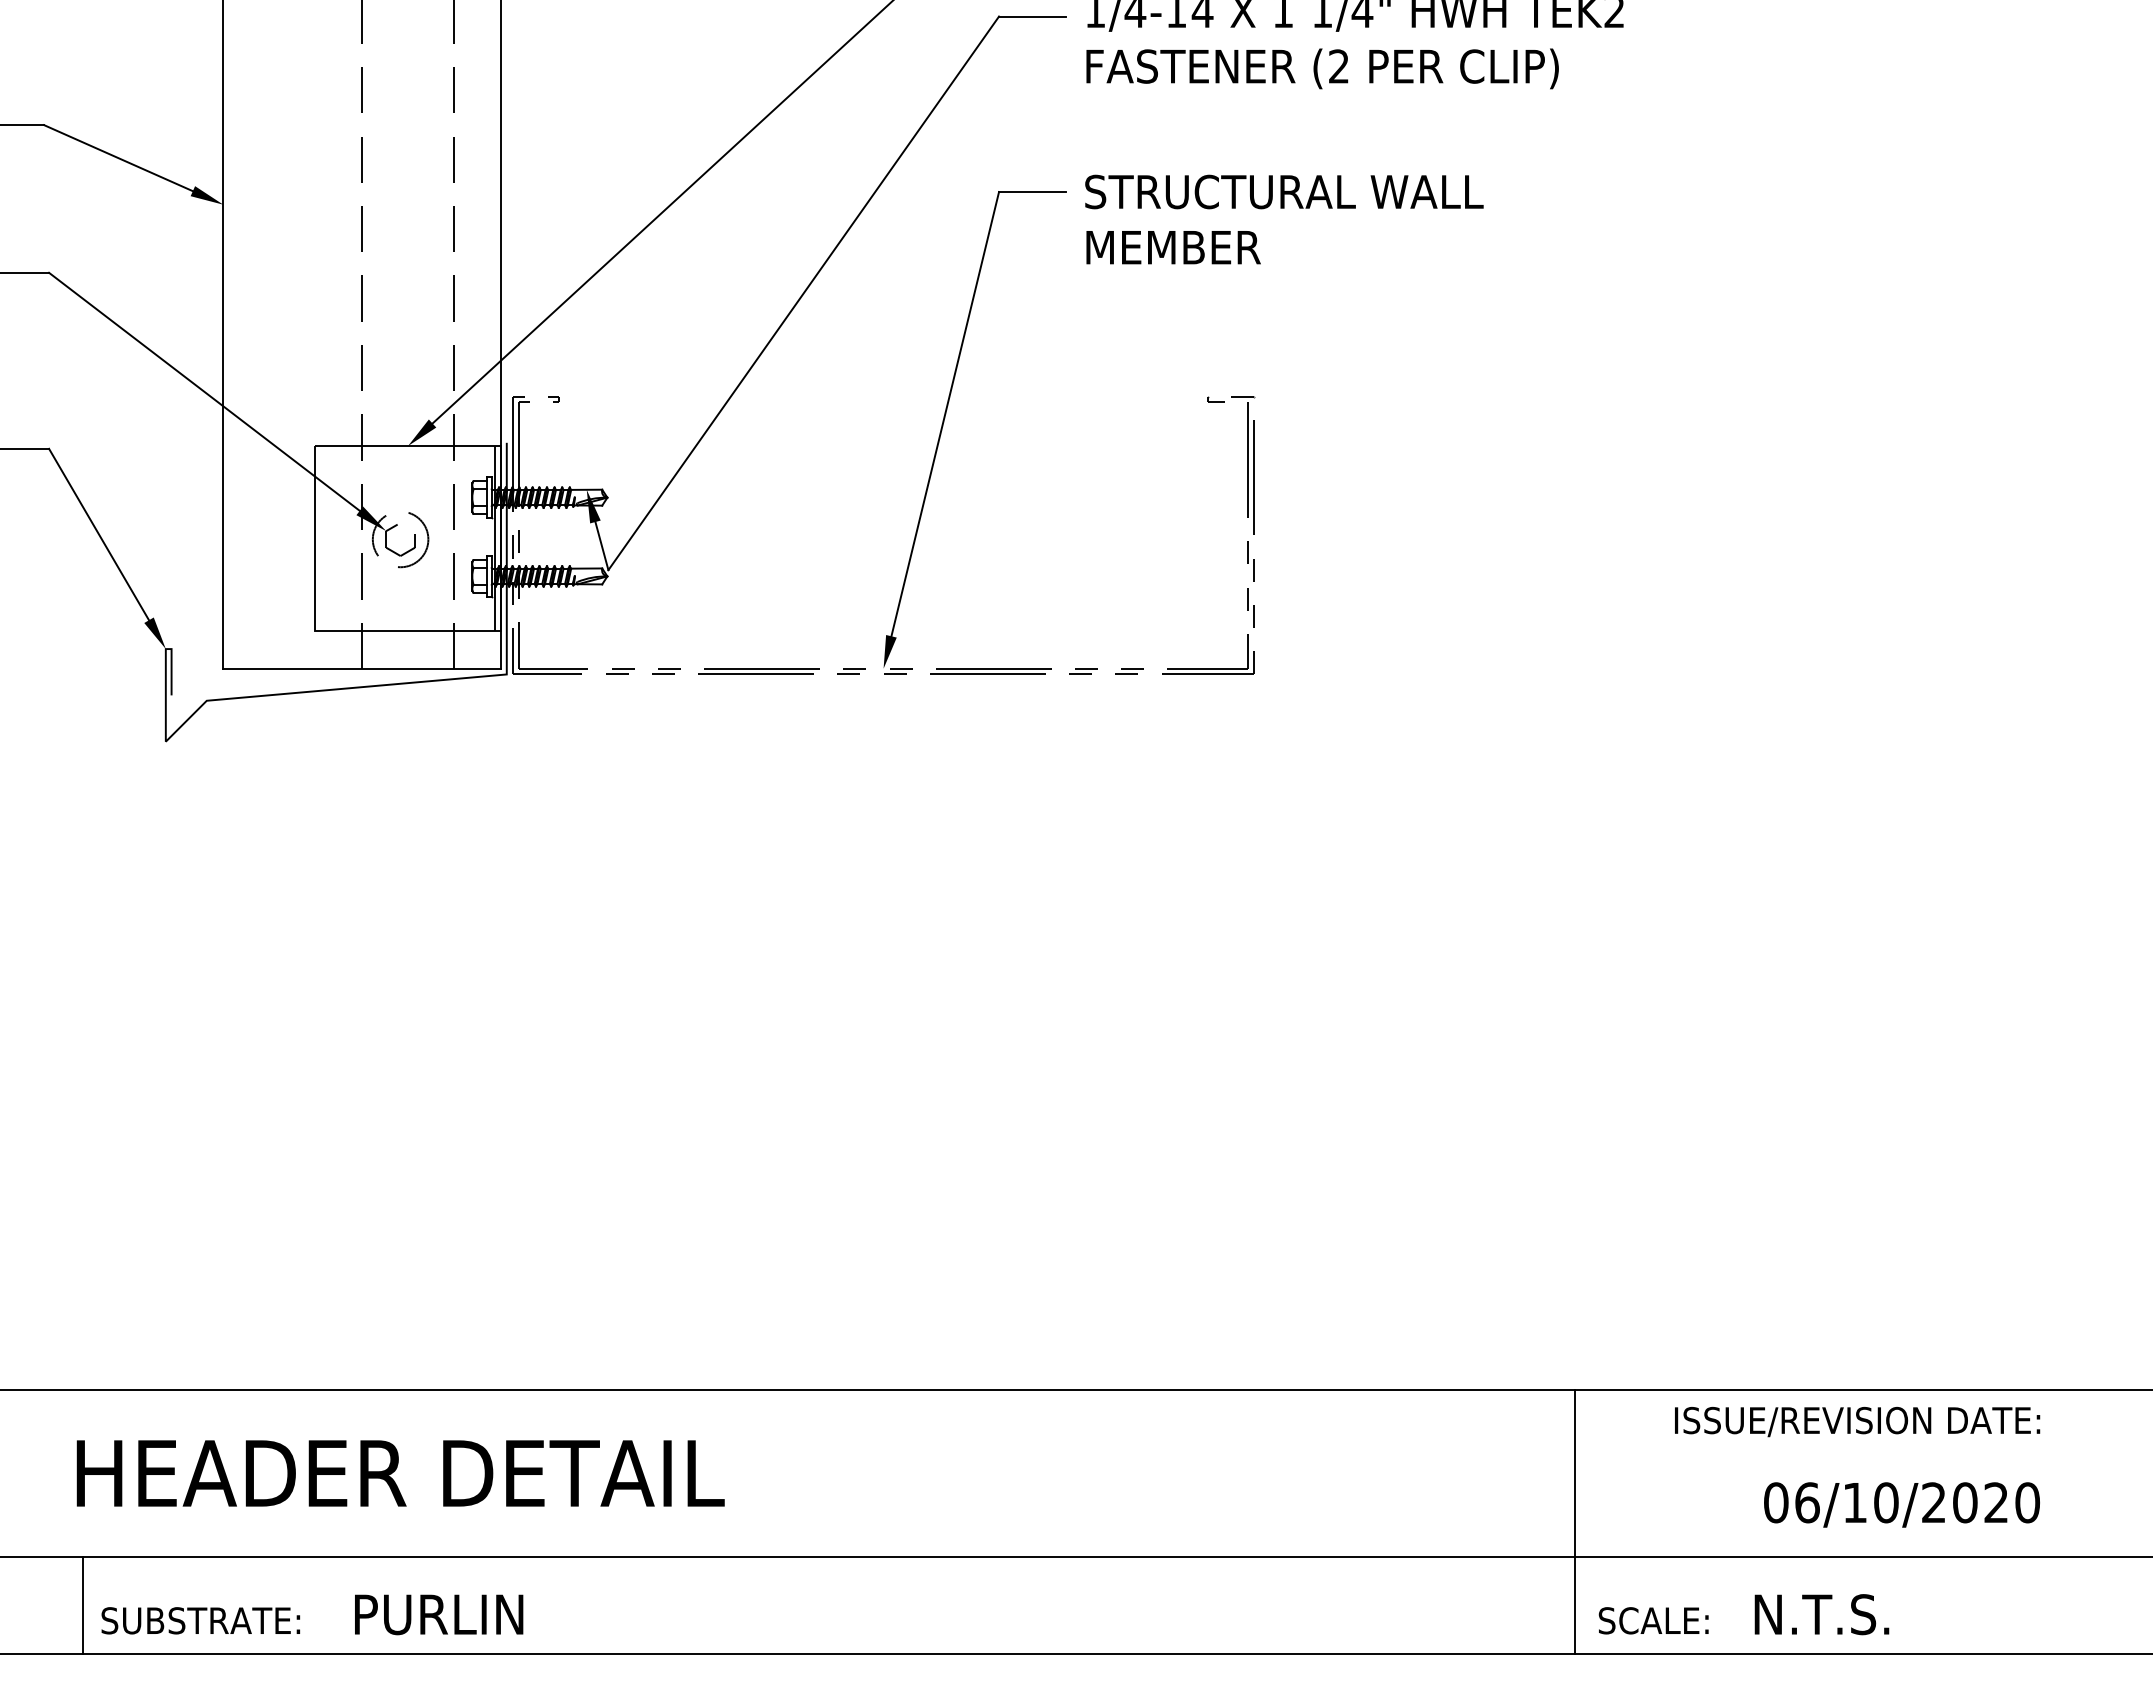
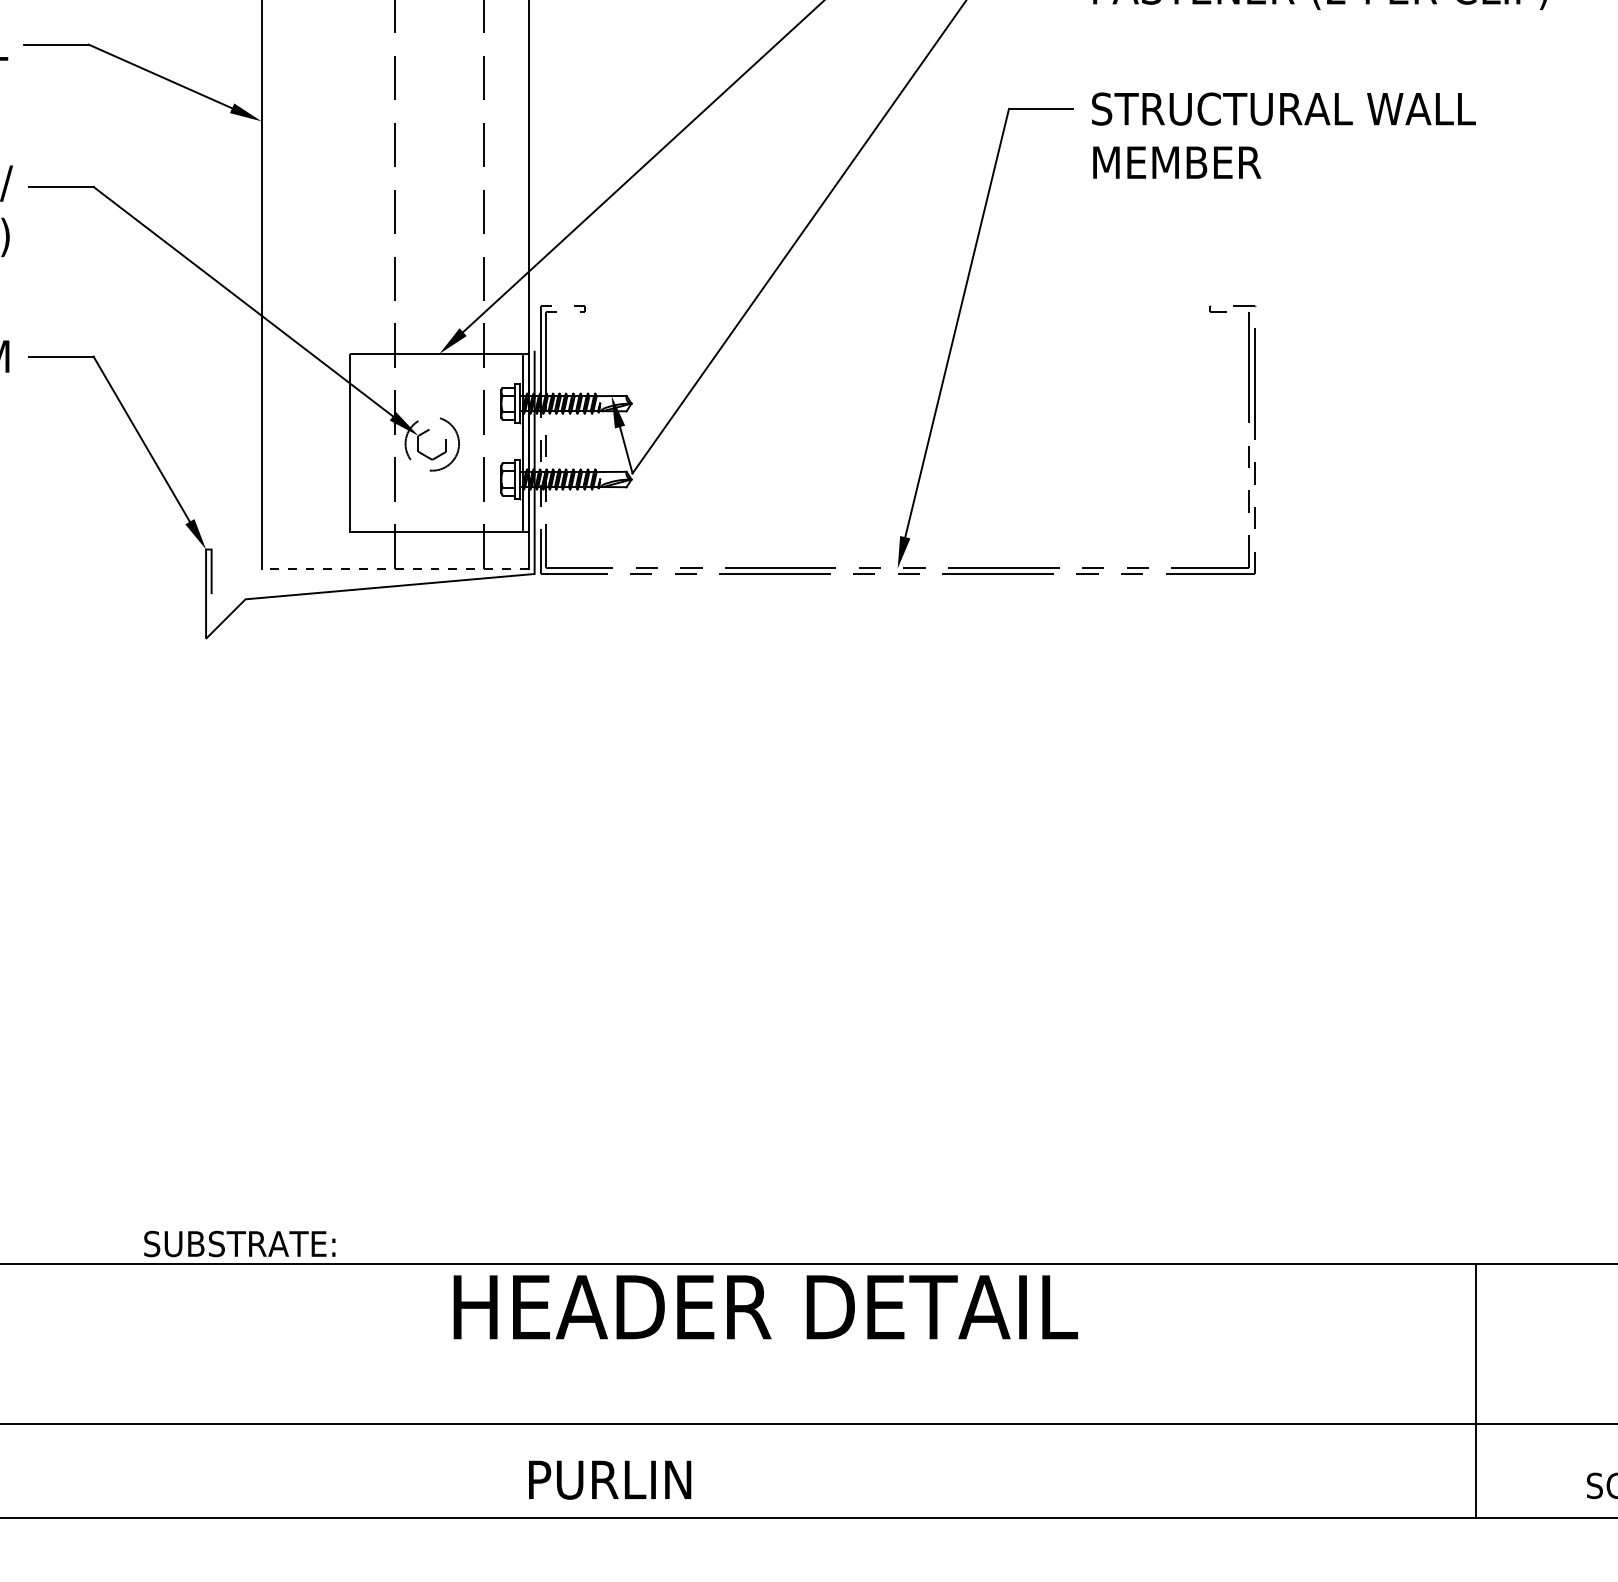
line: (362, 669) -> (395, 569), solid -> dashed
text: (400, 1473) -> (765, 1307), moved
line: (1575, 1521) -> (1475, 1390), moved
line: (82, 1604) -> (125, 1470), removed
text: (439, 1614) -> (610, 1479), moved
text: (200, 1620) -> (239, 1243), moved

